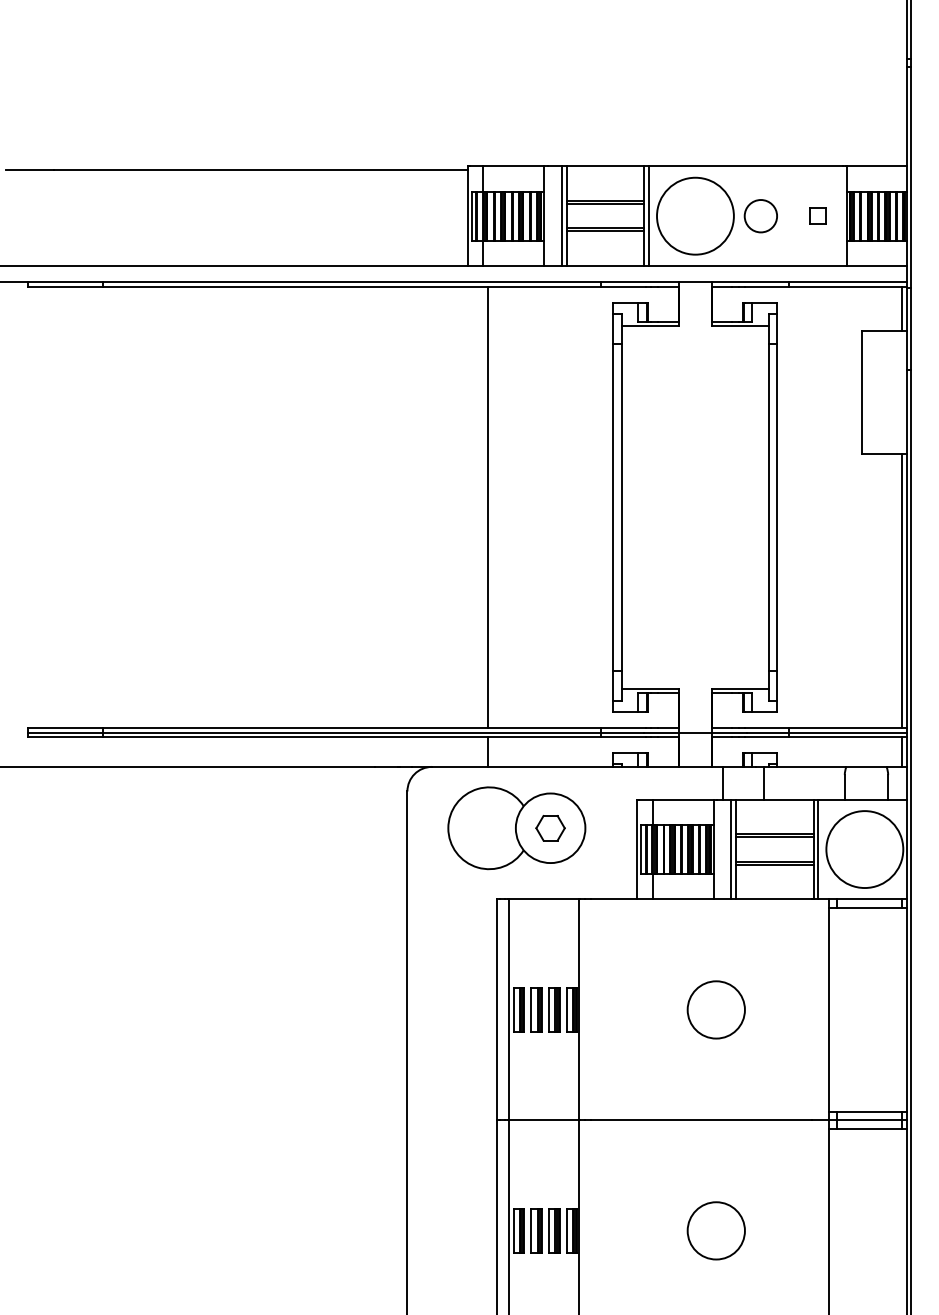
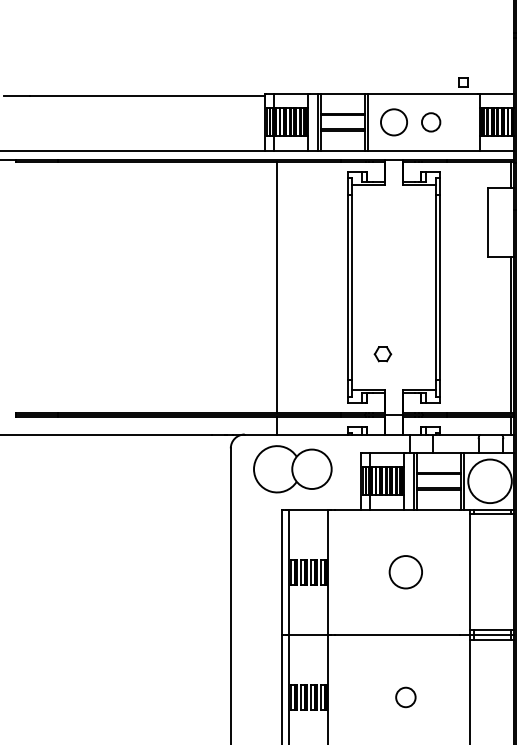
circle: (694, 216) -> (393, 122), size x0.6
part: (817, 216) -> (463, 82), moved
part: (549, 828) -> (382, 354), moved
circle: (715, 1230) -> (405, 697), size x0.6

